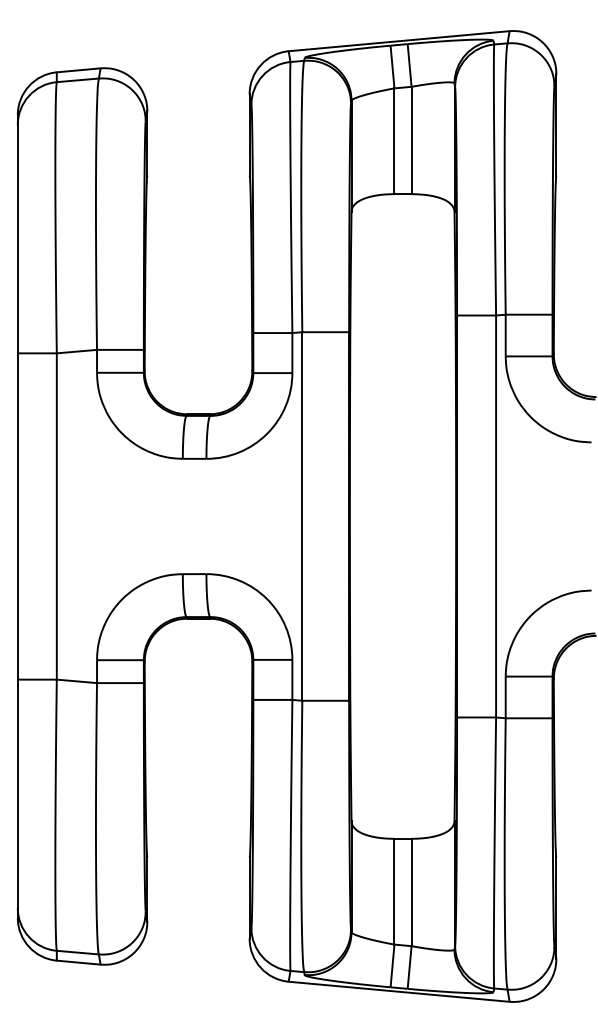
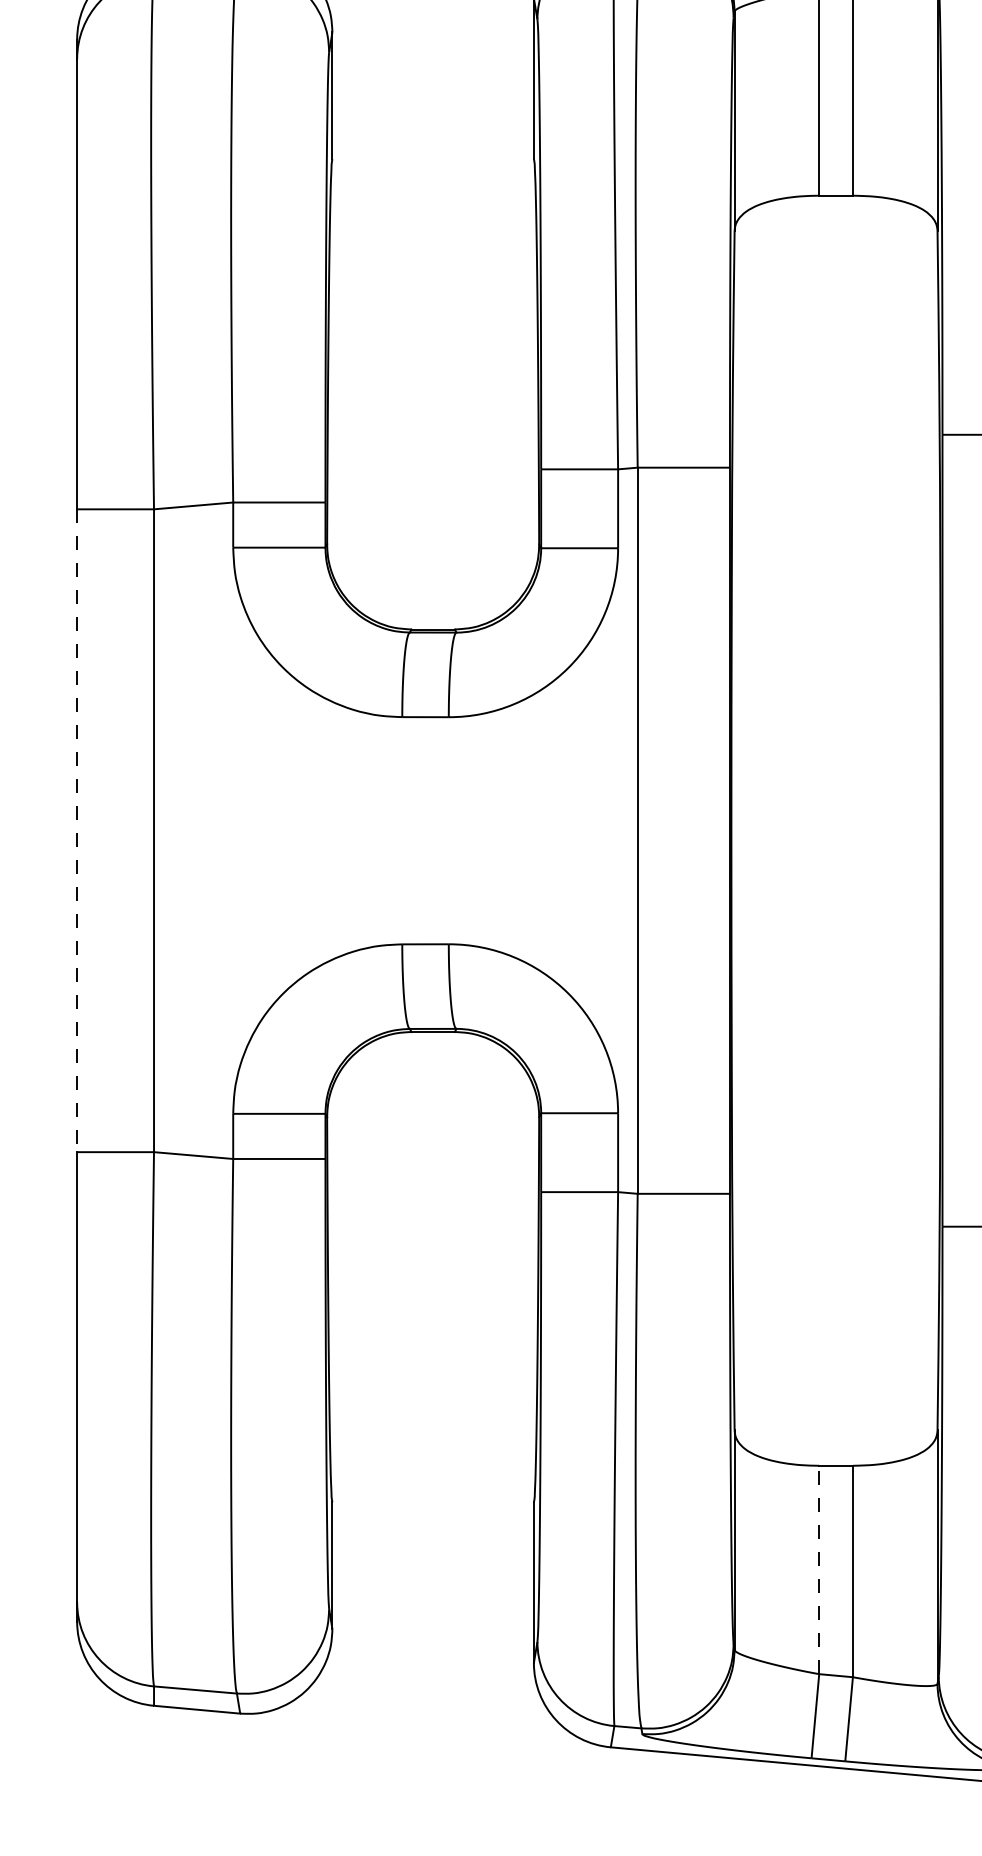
line: (17, 516) -> (76, 830), solid -> dashed
line: (394, 891) -> (819, 1569), solid -> dashed

